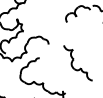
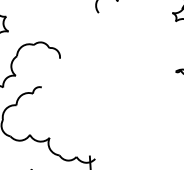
part: (77, 63) -> (119, 97), removed

